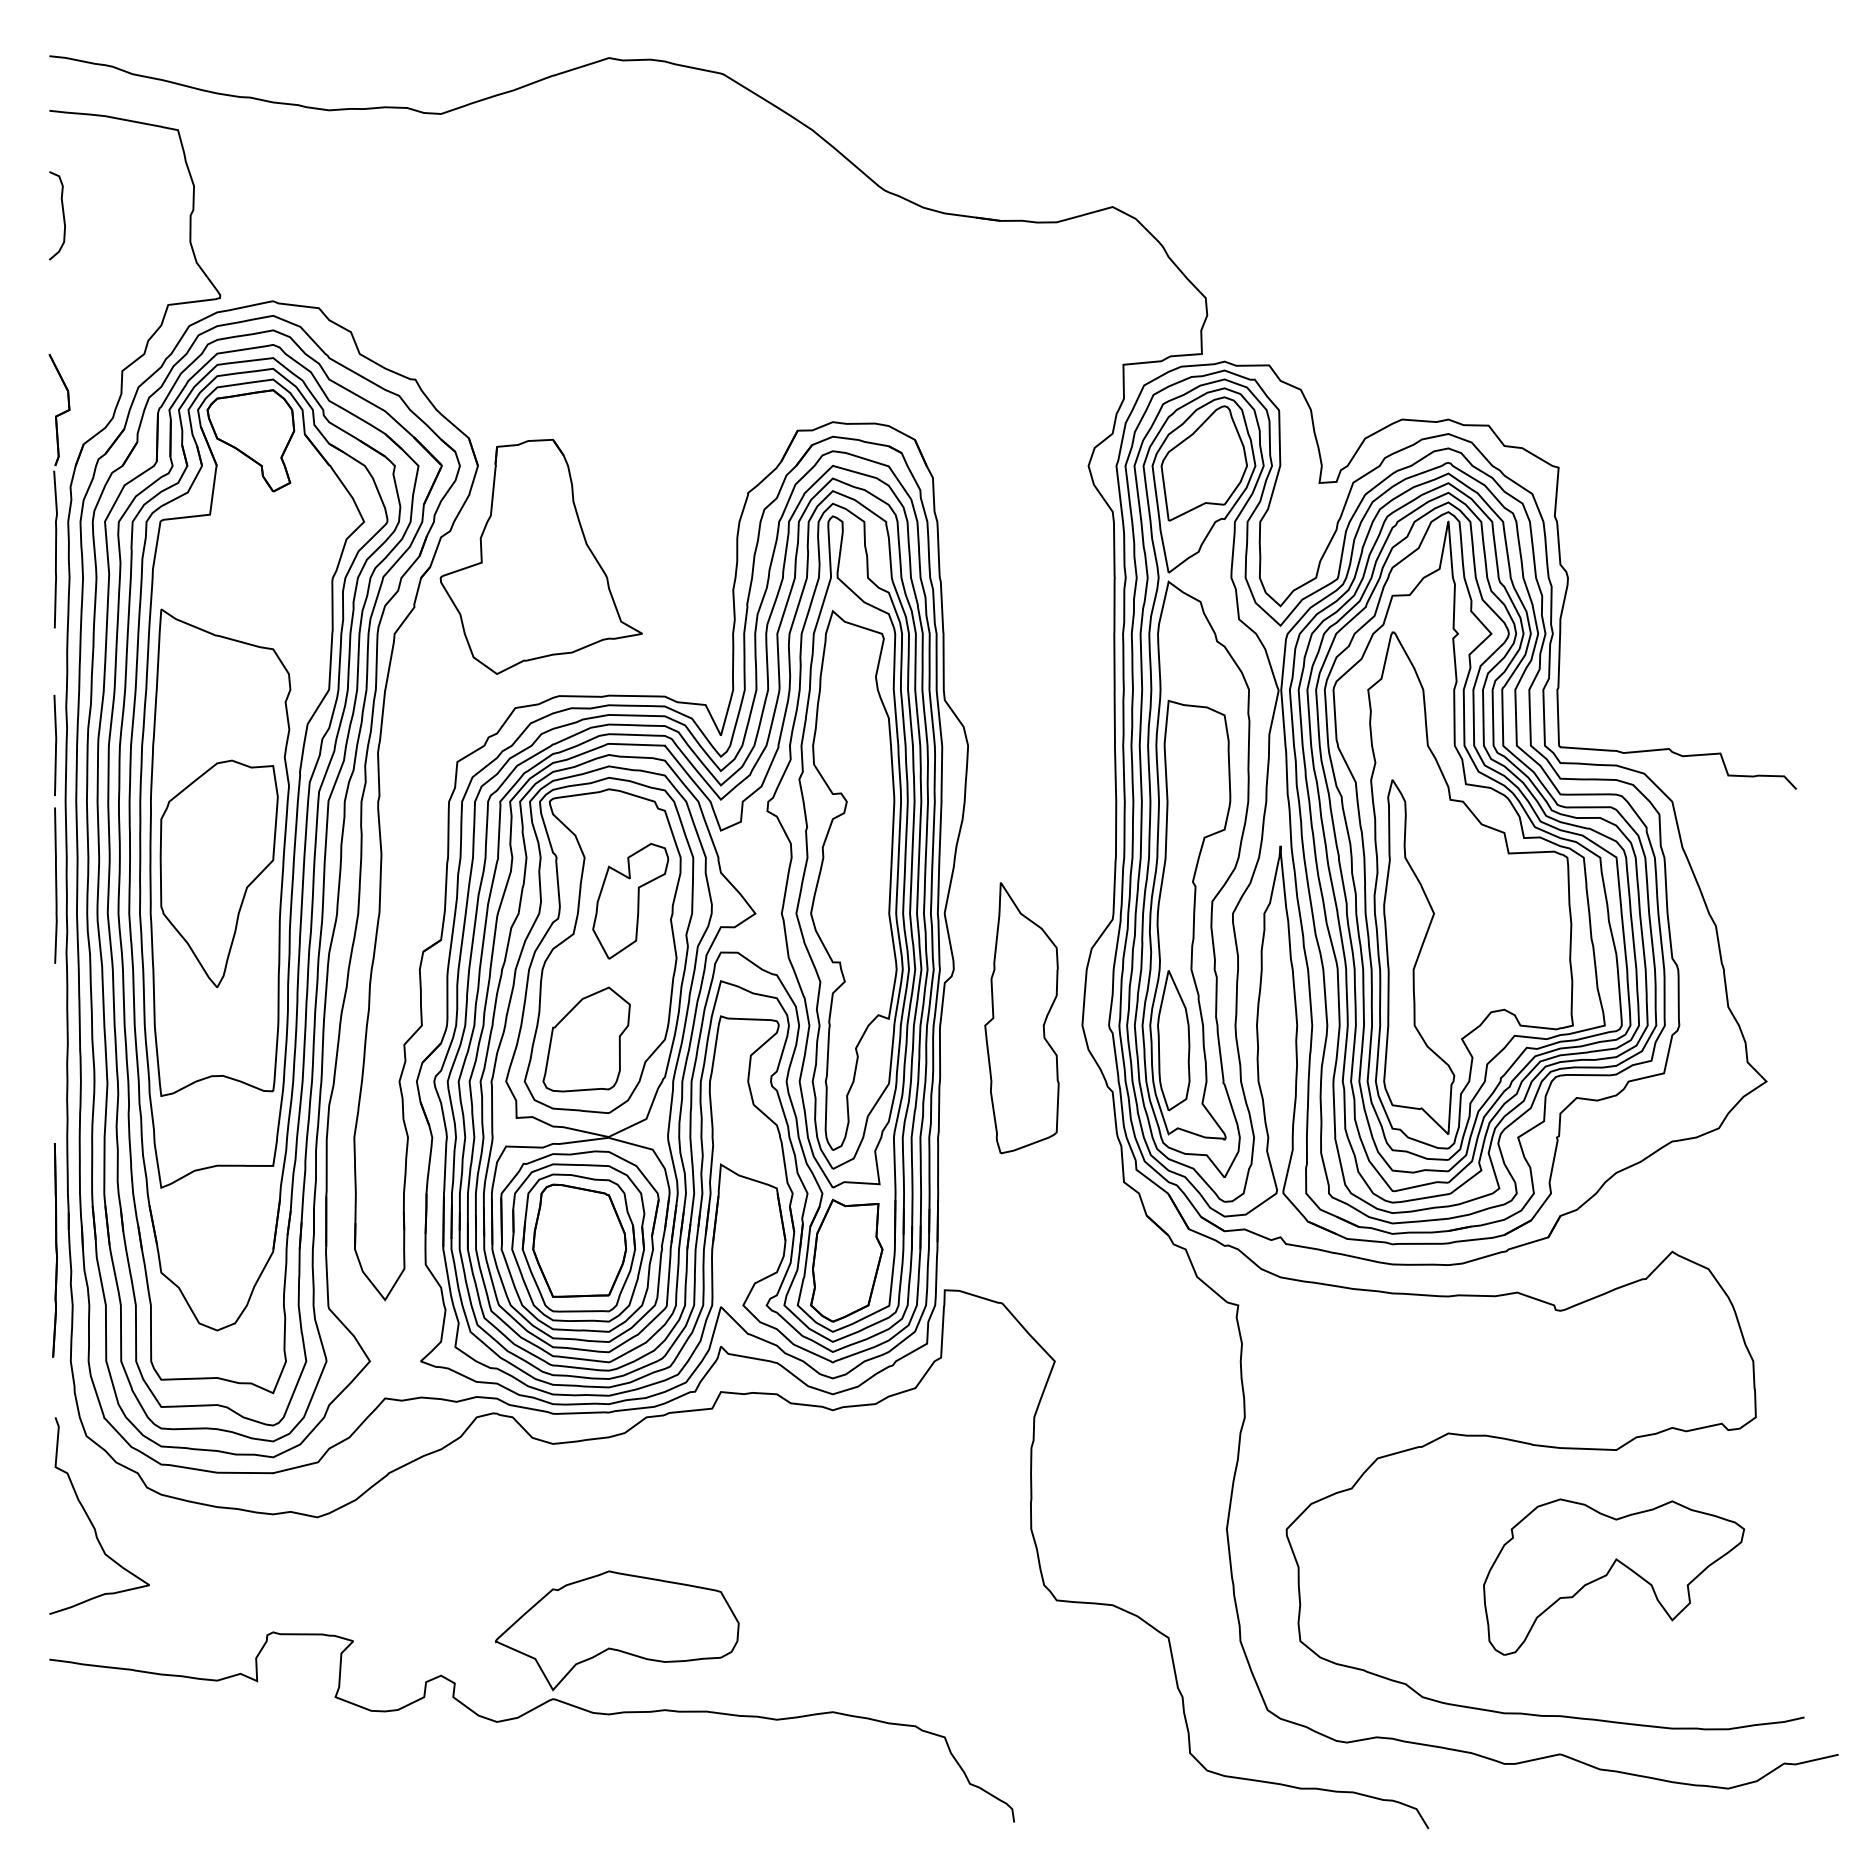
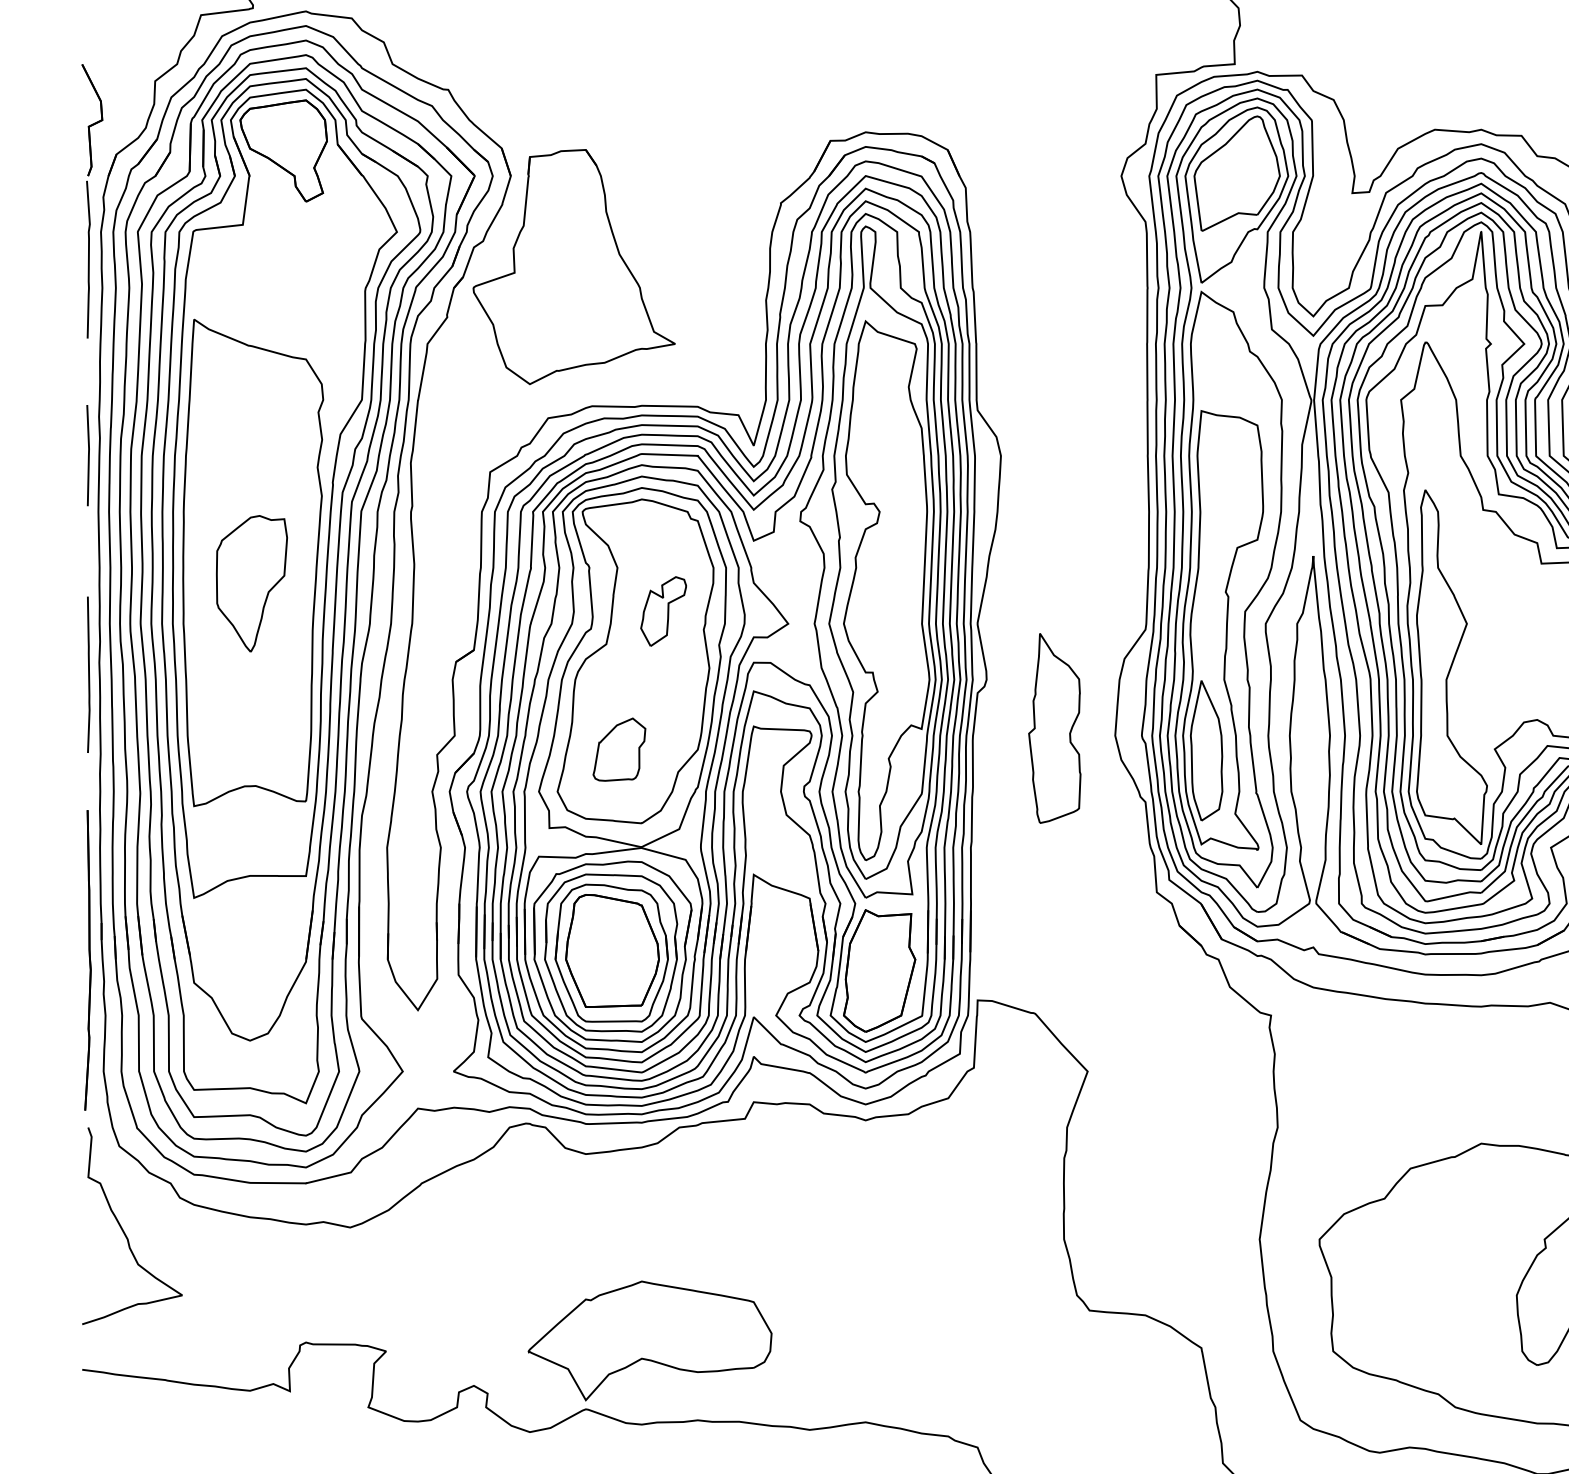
part: (218, 873) -> (251, 583), size x0.6
line: (55, 885) -> (88, 674), moved
part: (630, 901) -> (663, 611), size x0.6
part: (1021, 1018) -> (1054, 728), size x0.7
part: (586, 1039) -> (619, 749), size x0.6
part: (54, 1250) -> (87, 960), size x1.4

